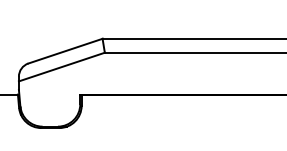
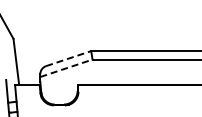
line: (65, 50) -> (68, 58), solid -> dashed
line: (61, 67) -> (66, 68), solid -> dashed

